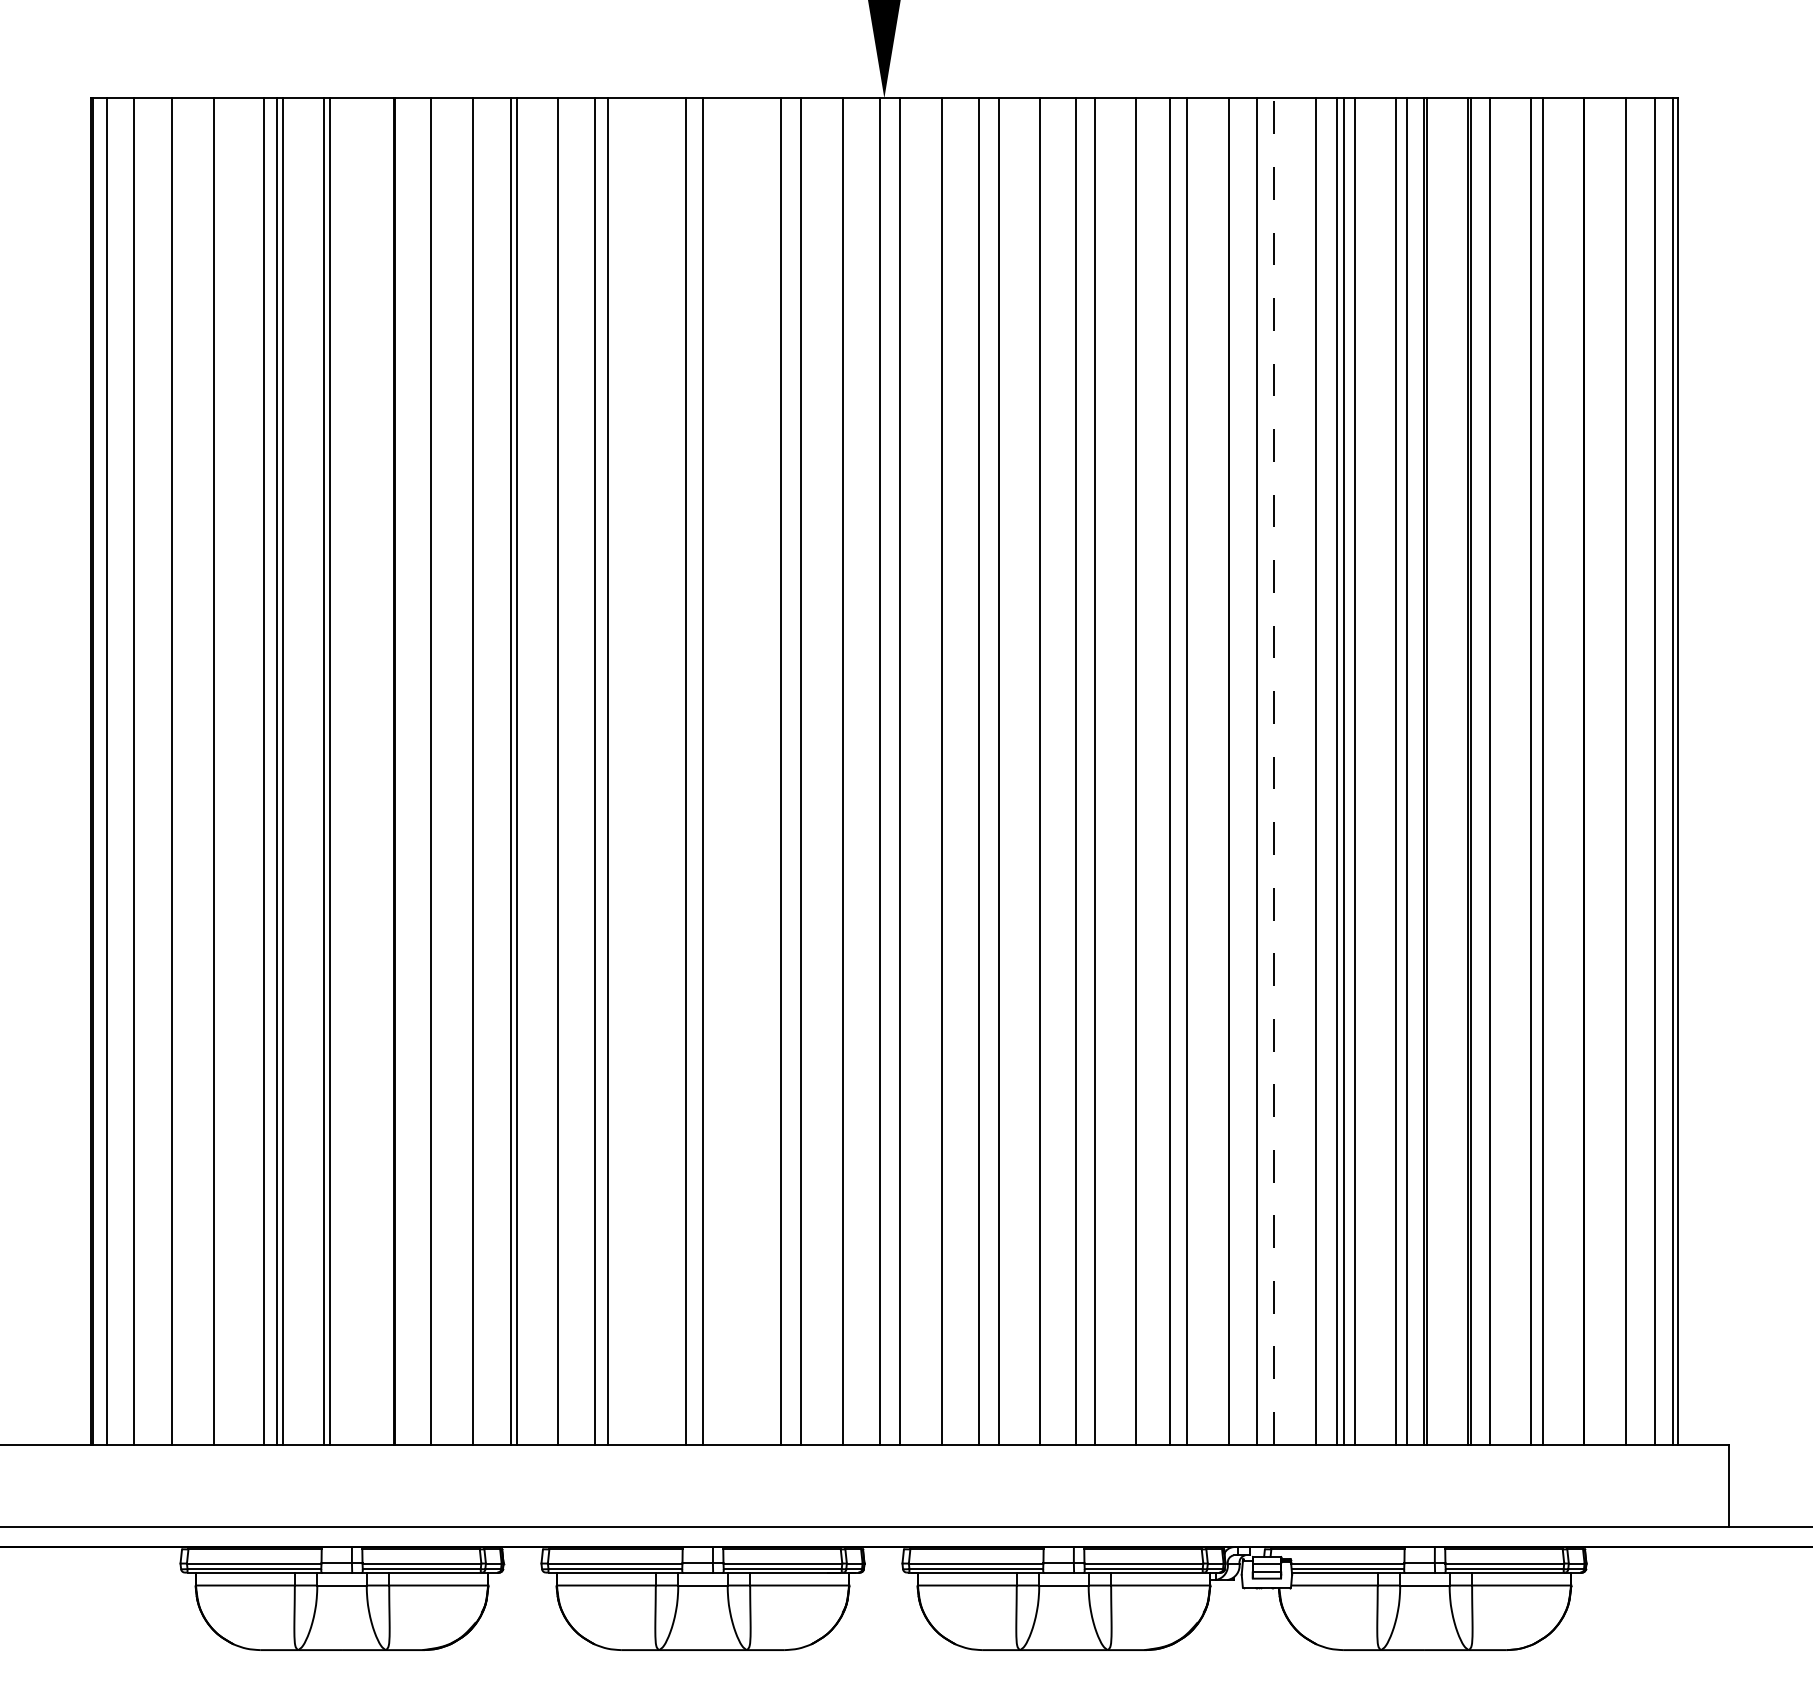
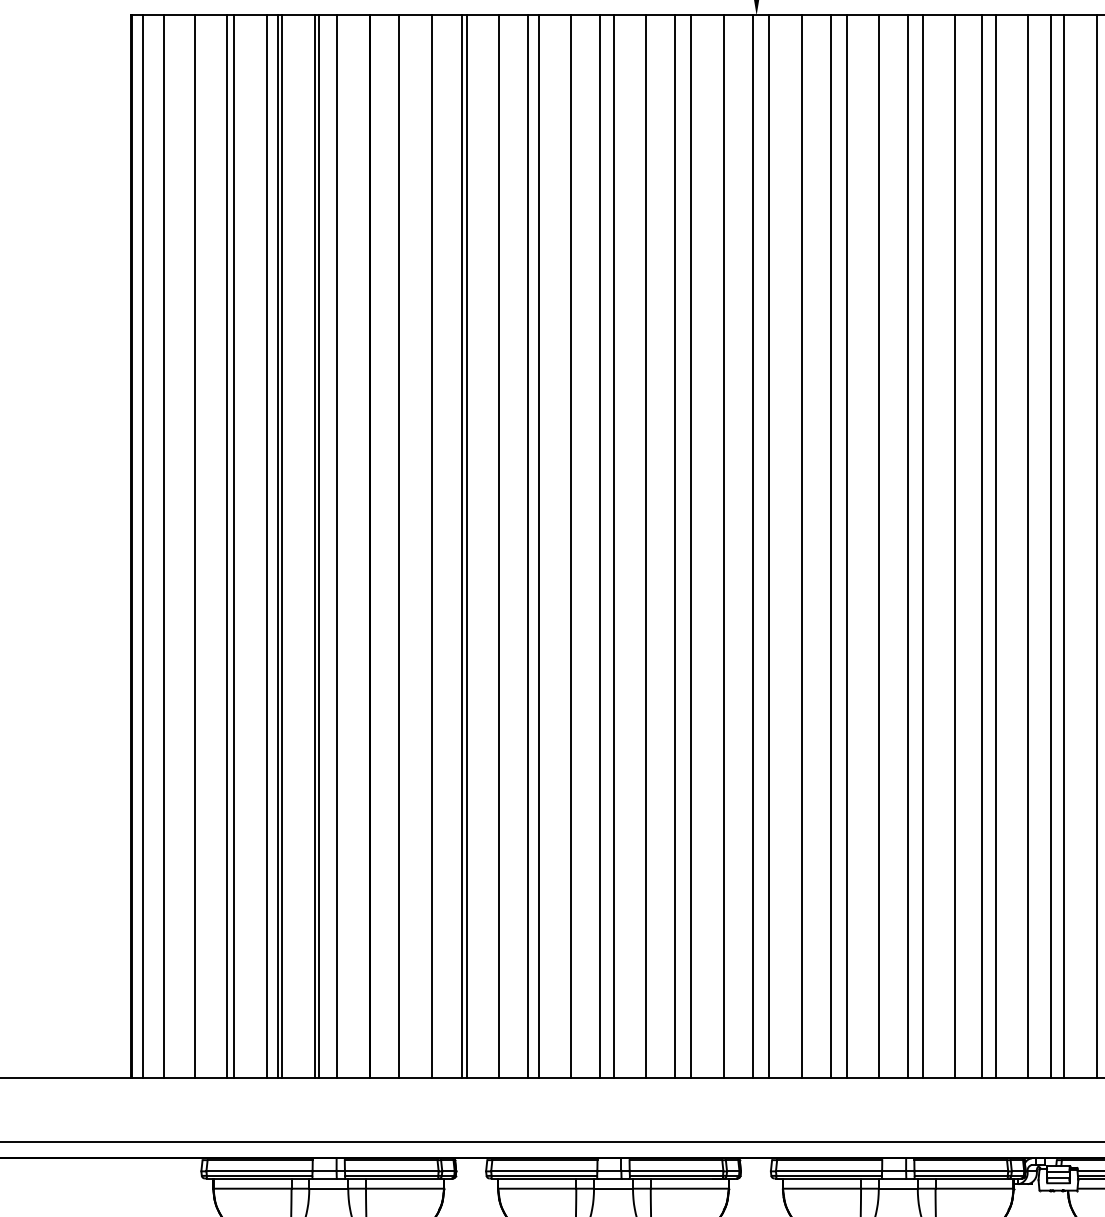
line: (222, 771) -> (234, 546), added
line: (352, 771) -> (337, 546), added
line: (649, 771) -> (571, 546), added
line: (744, 771) -> (646, 546), added
line: (1274, 771) -> (1064, 546), dashed -> solid

